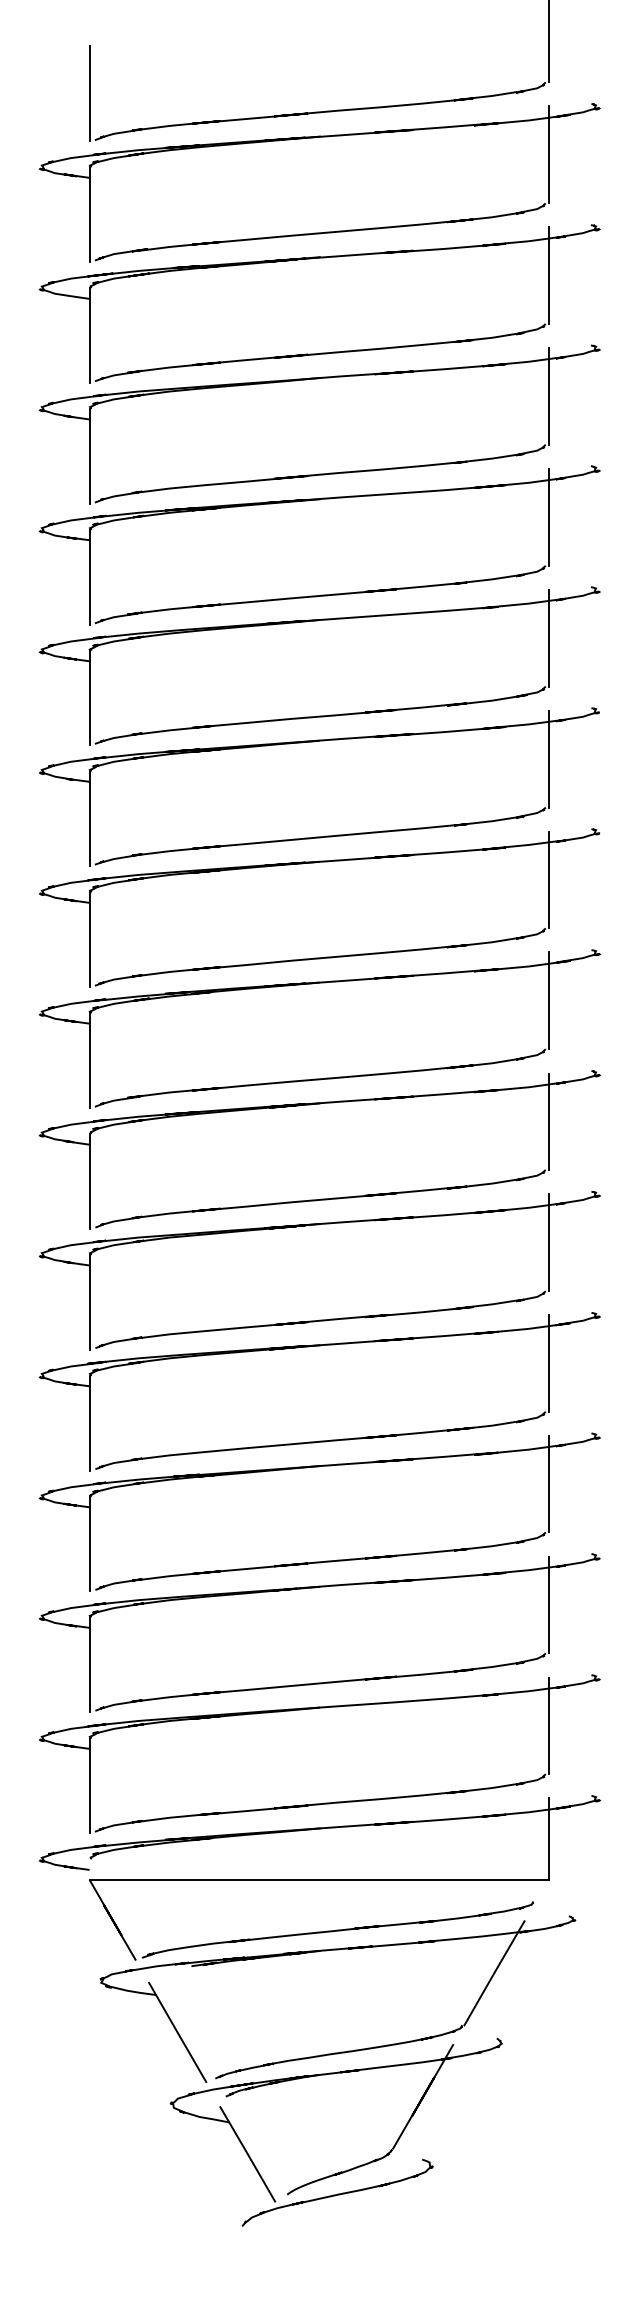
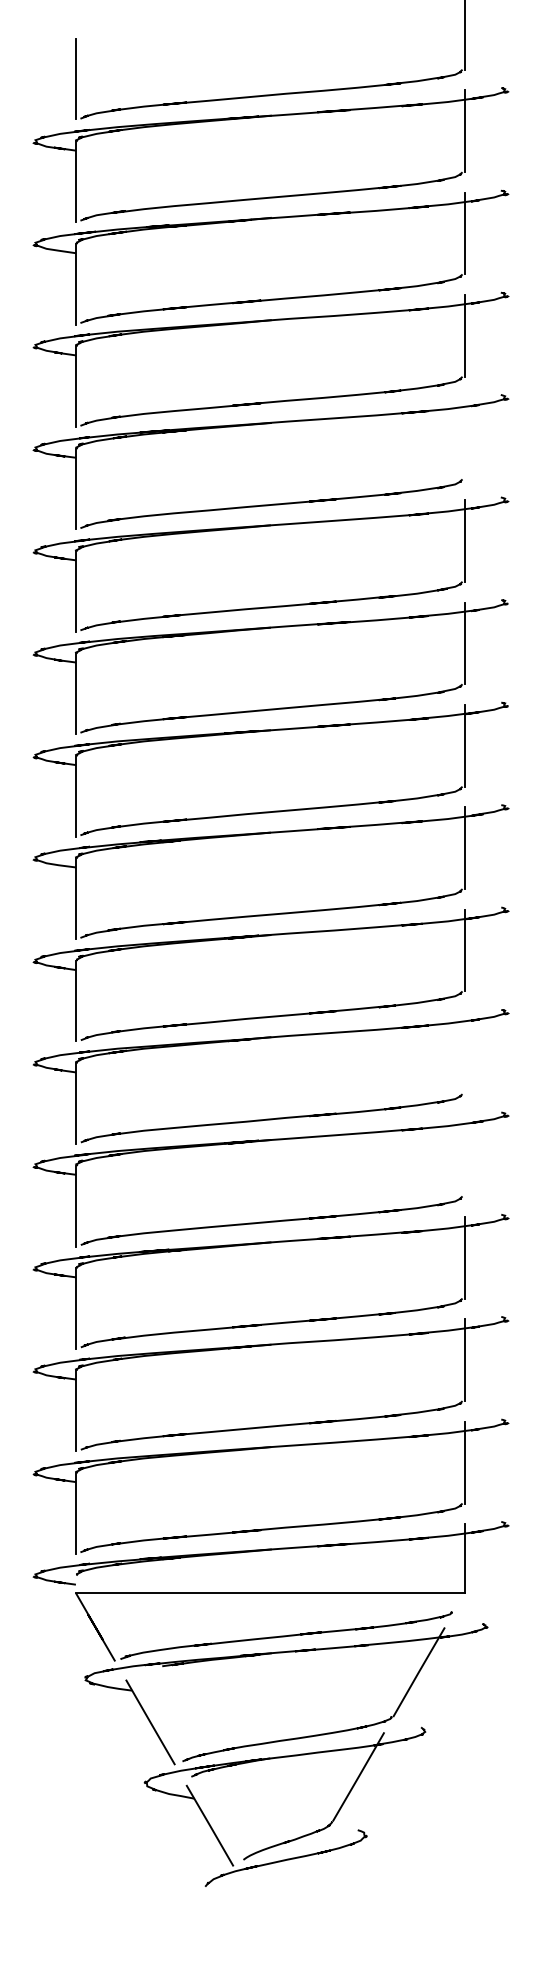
line: (548, 517) -> (464, 438), removed
line: (548, 1242) -> (464, 1052), removed
line: (548, 1363) -> (464, 1155), removed

